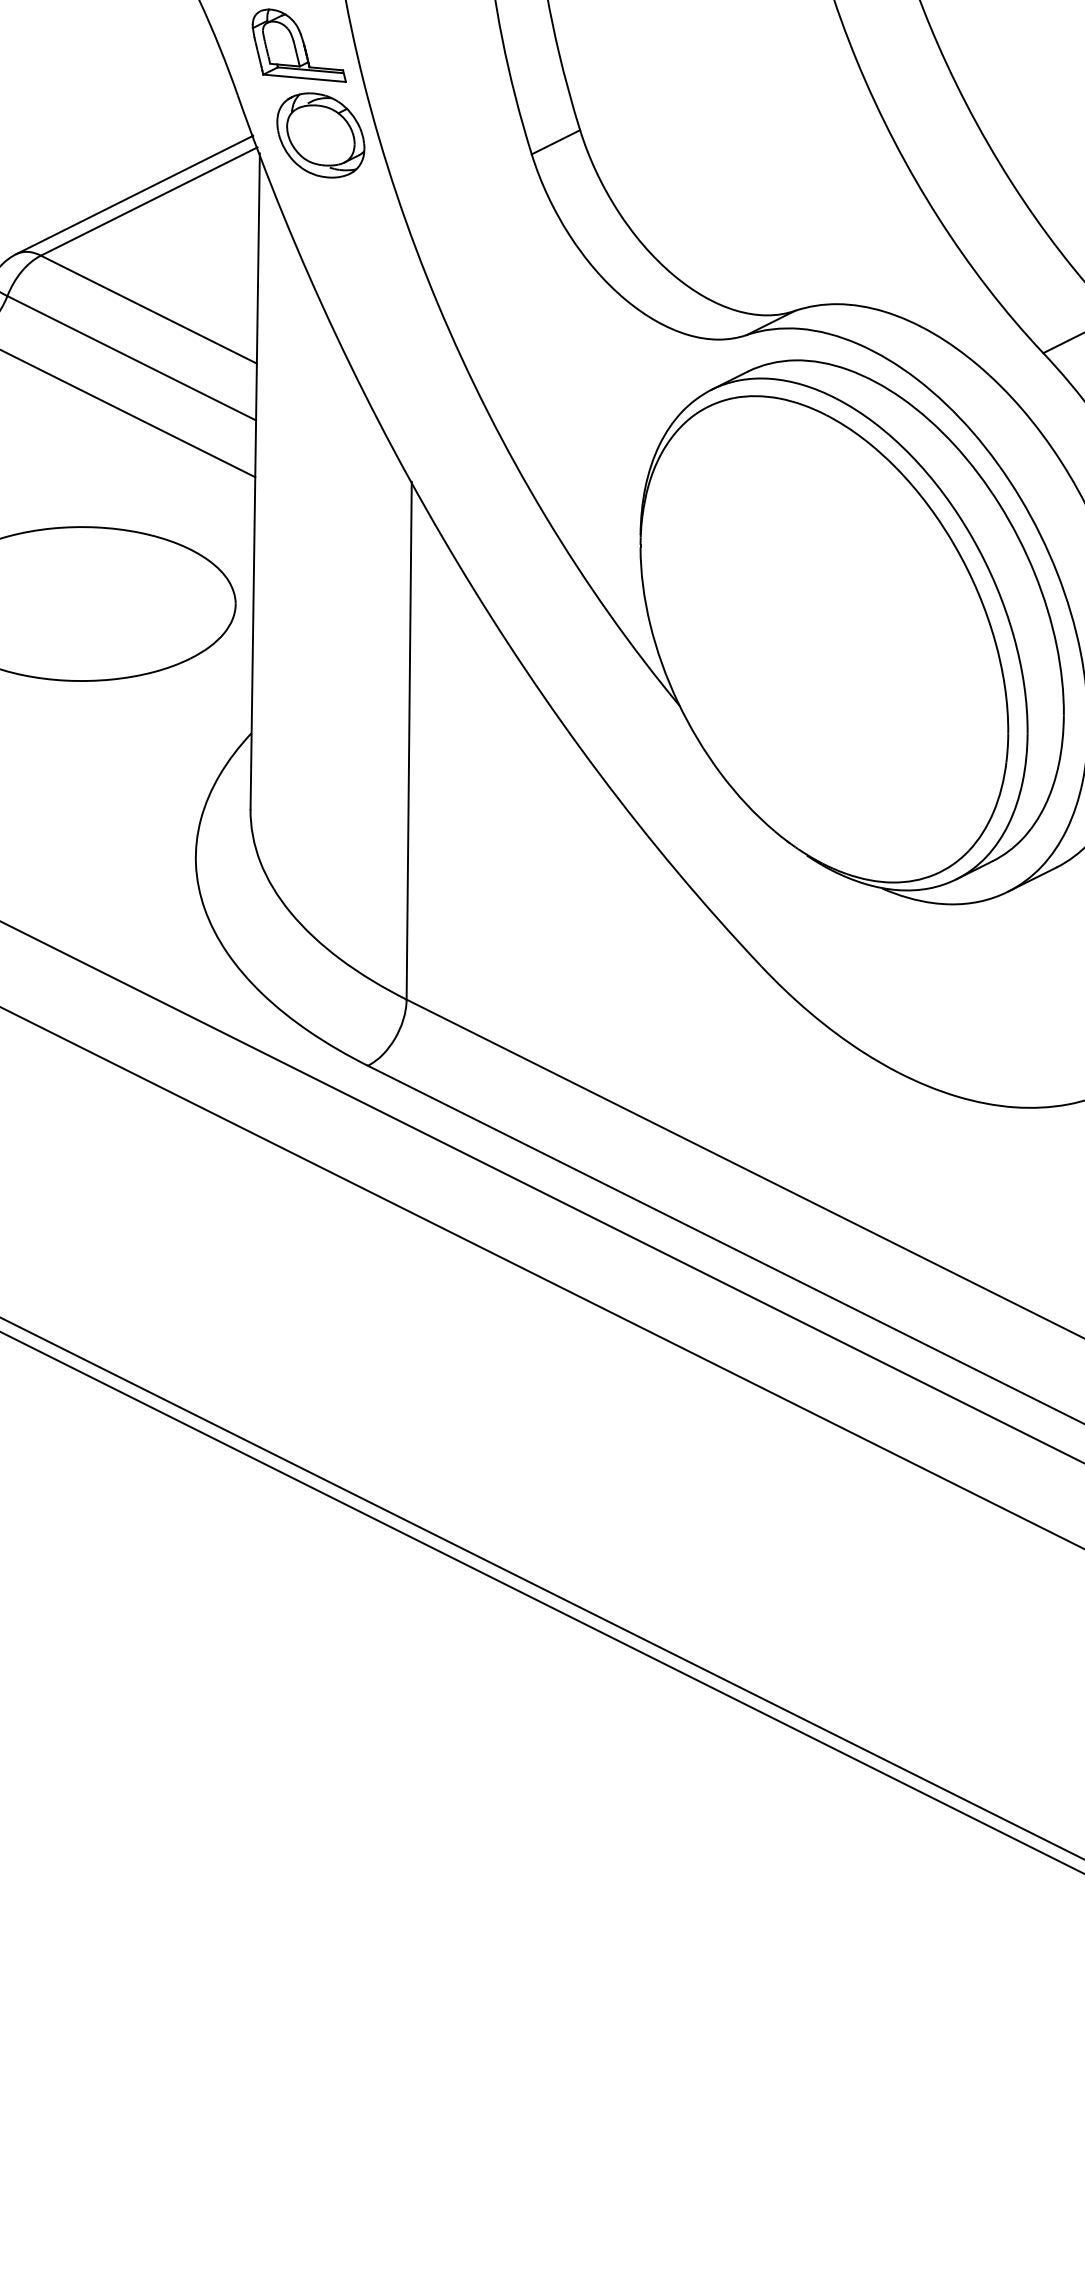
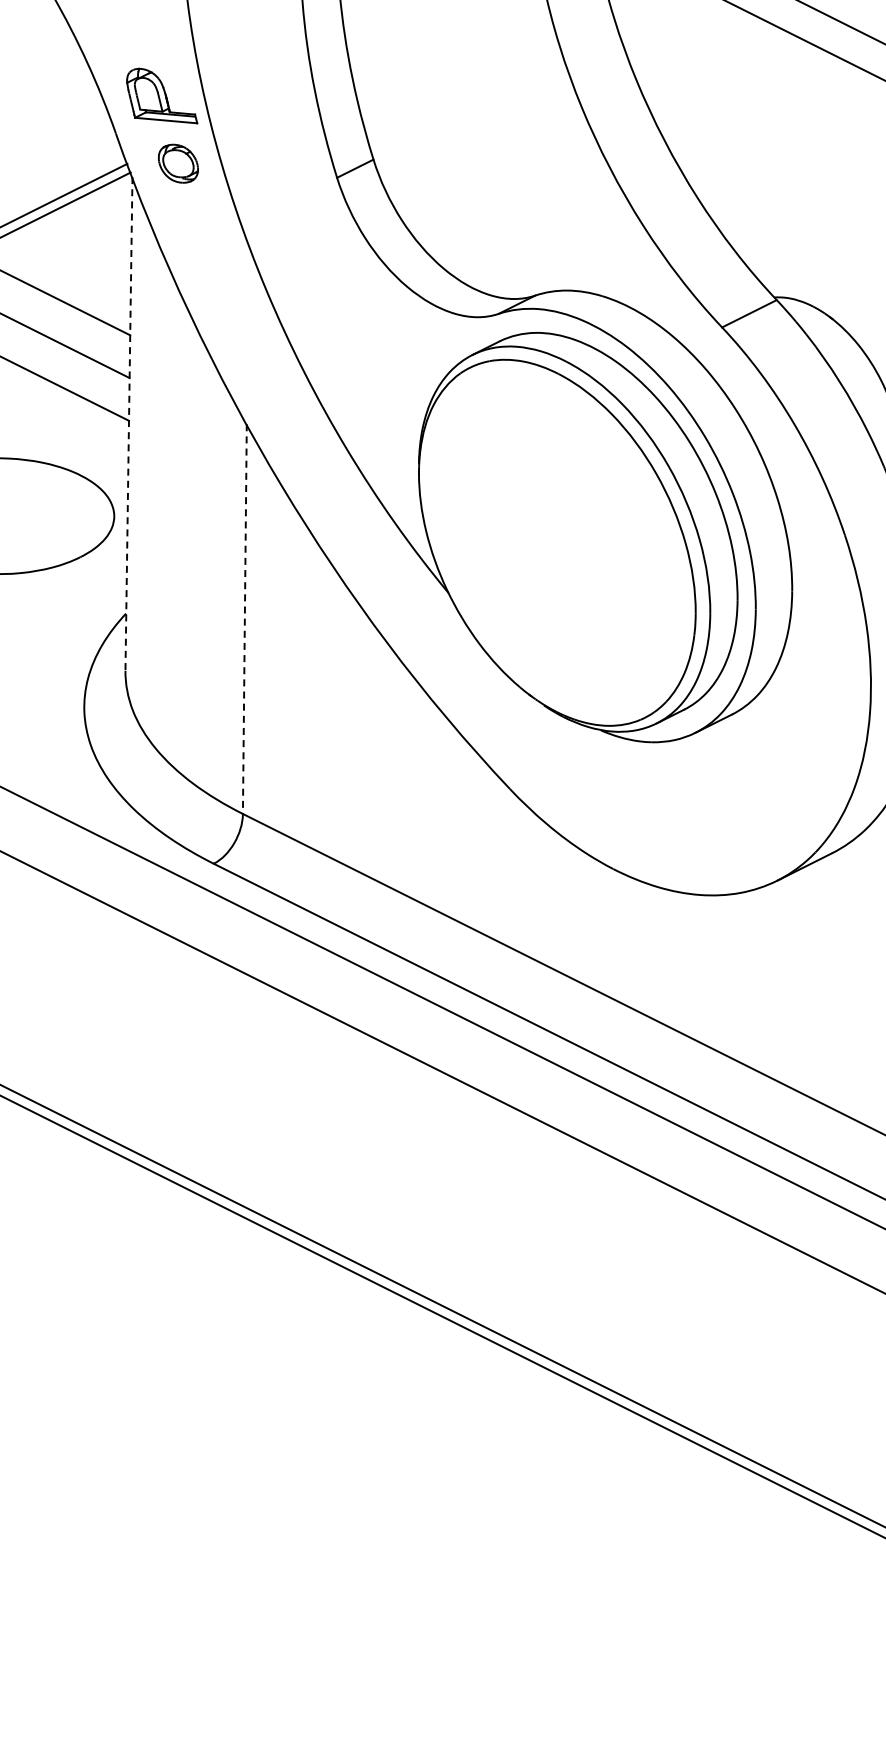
part: (321, 135) -> (178, 163), size x0.6
line: (254, 480) -> (128, 423), solid -> dashed
line: (408, 741) -> (244, 619), solid -> dashed

